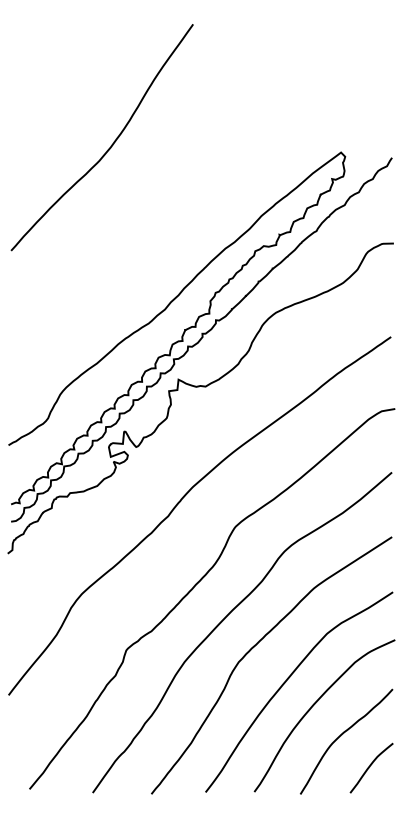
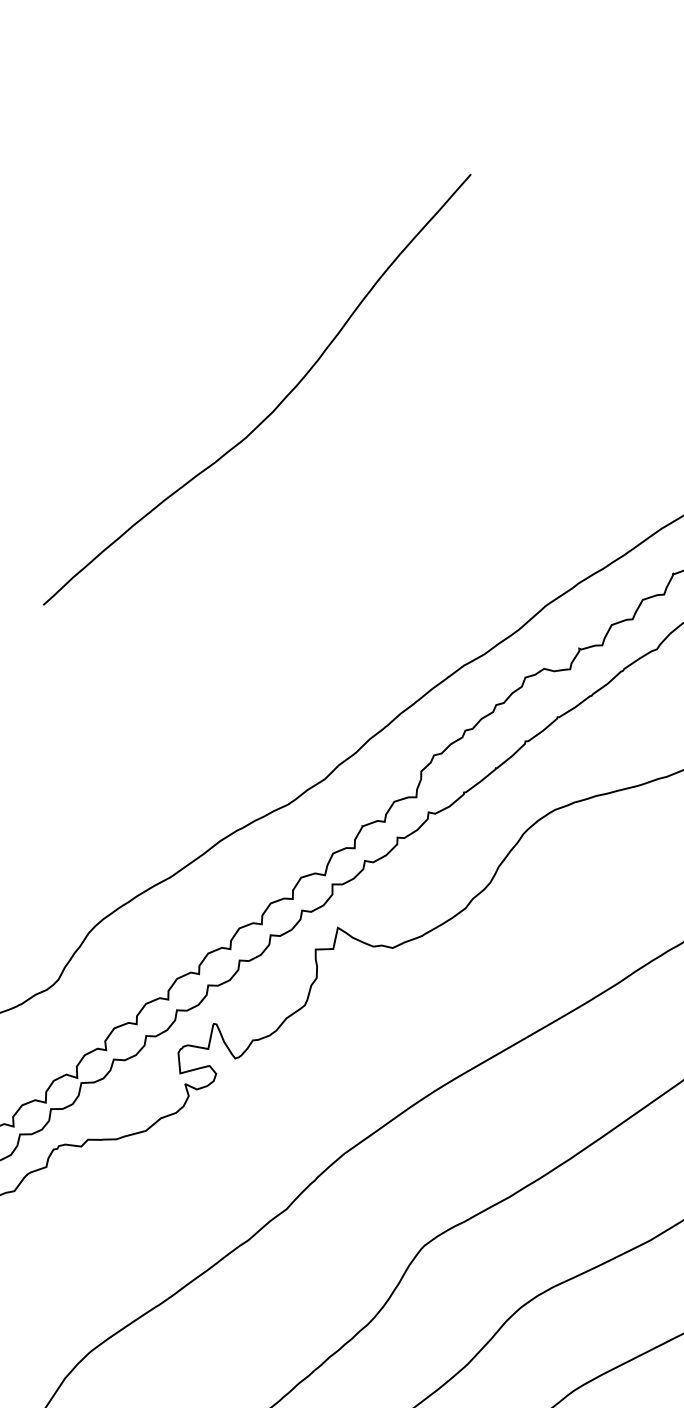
curve: (111, 144) -> (275, 406), moved

